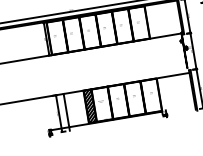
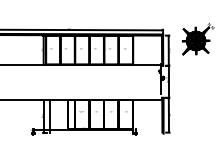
hatch: (90, 106) -> (71, 114), removed

